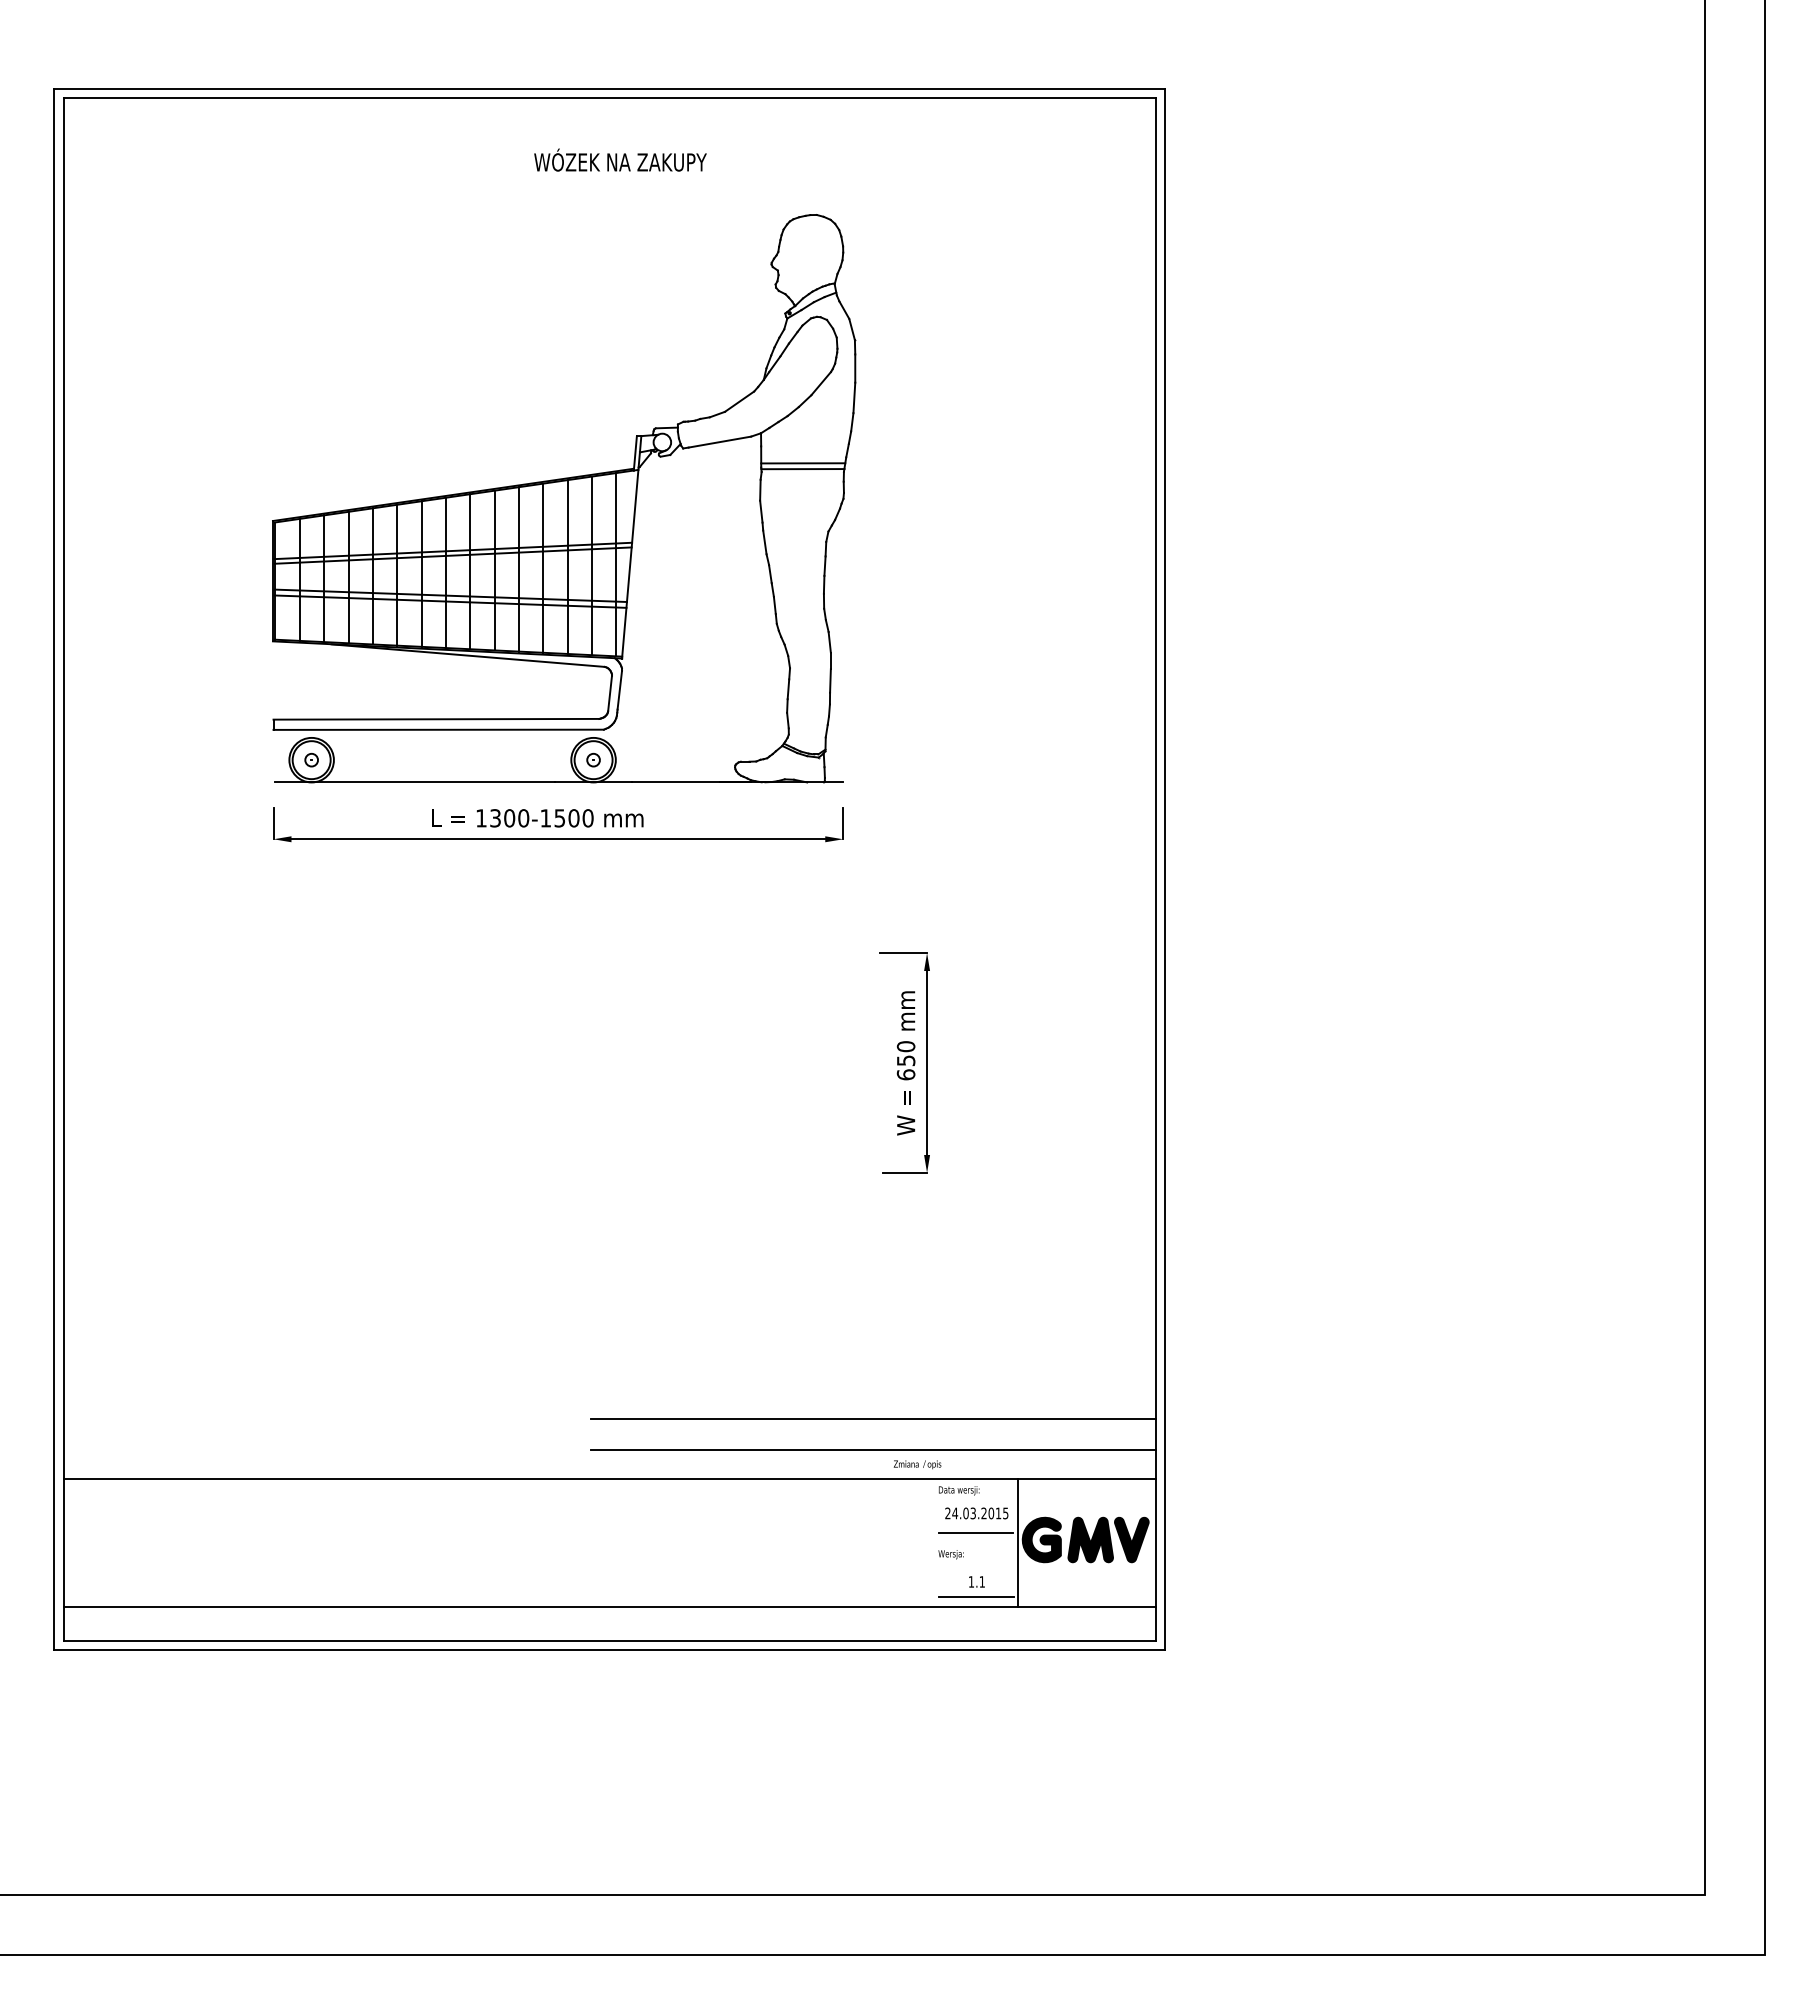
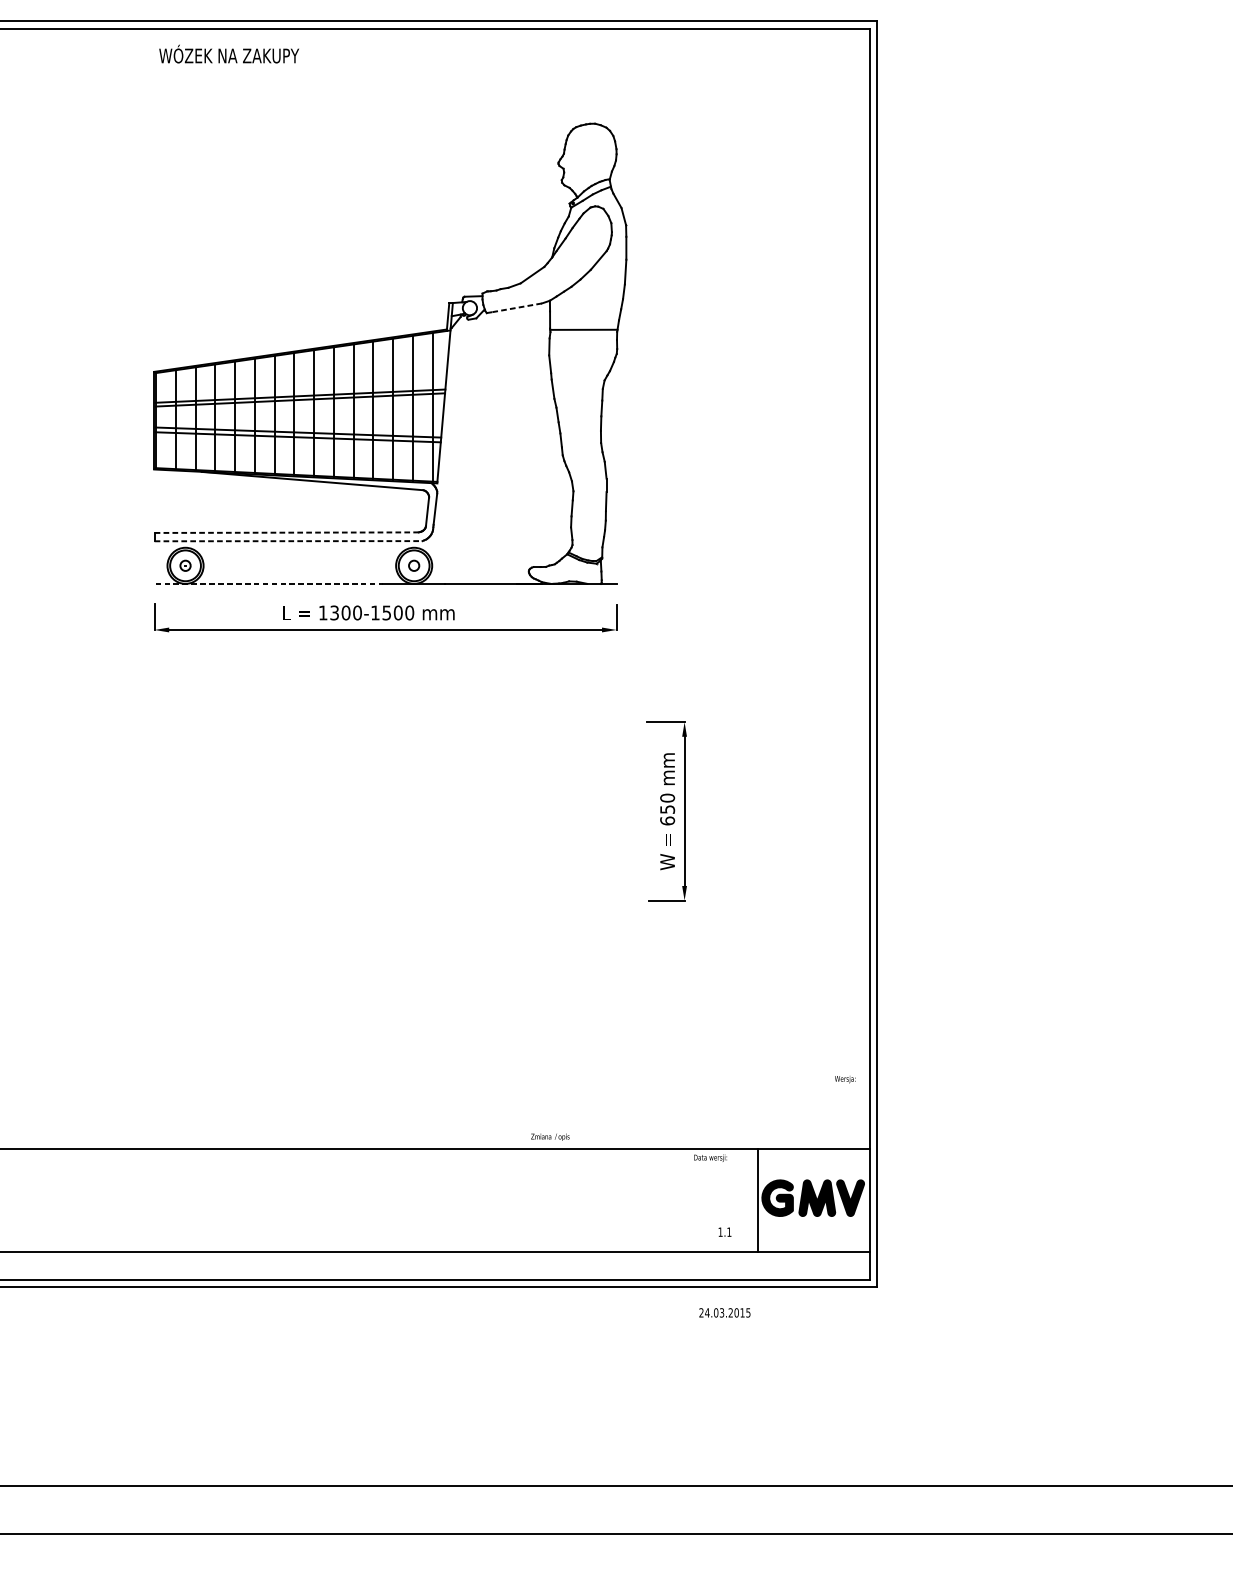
text: (620, 159) -> (229, 53), moved
line: (719, 442) -> (516, 308), solid -> dashed
line: (803, 463) -> (584, 325), removed
line: (436, 719) -> (286, 532), solid -> dashed
line: (439, 729) -> (289, 540), solid -> dashed
line: (415, 782) -> (269, 583), solid -> dashed
line: (872, 1418) -> (640, 1099), removed
line: (872, 1449) -> (640, 1124), removed
text: (917, 1464) -> (550, 1136), moved
text: (976, 1513) -> (724, 1312), moved
line: (976, 1532) -> (724, 1192), removed
text: (950, 1554) -> (844, 1079), moved
line: (976, 1596) -> (724, 1244), removed

